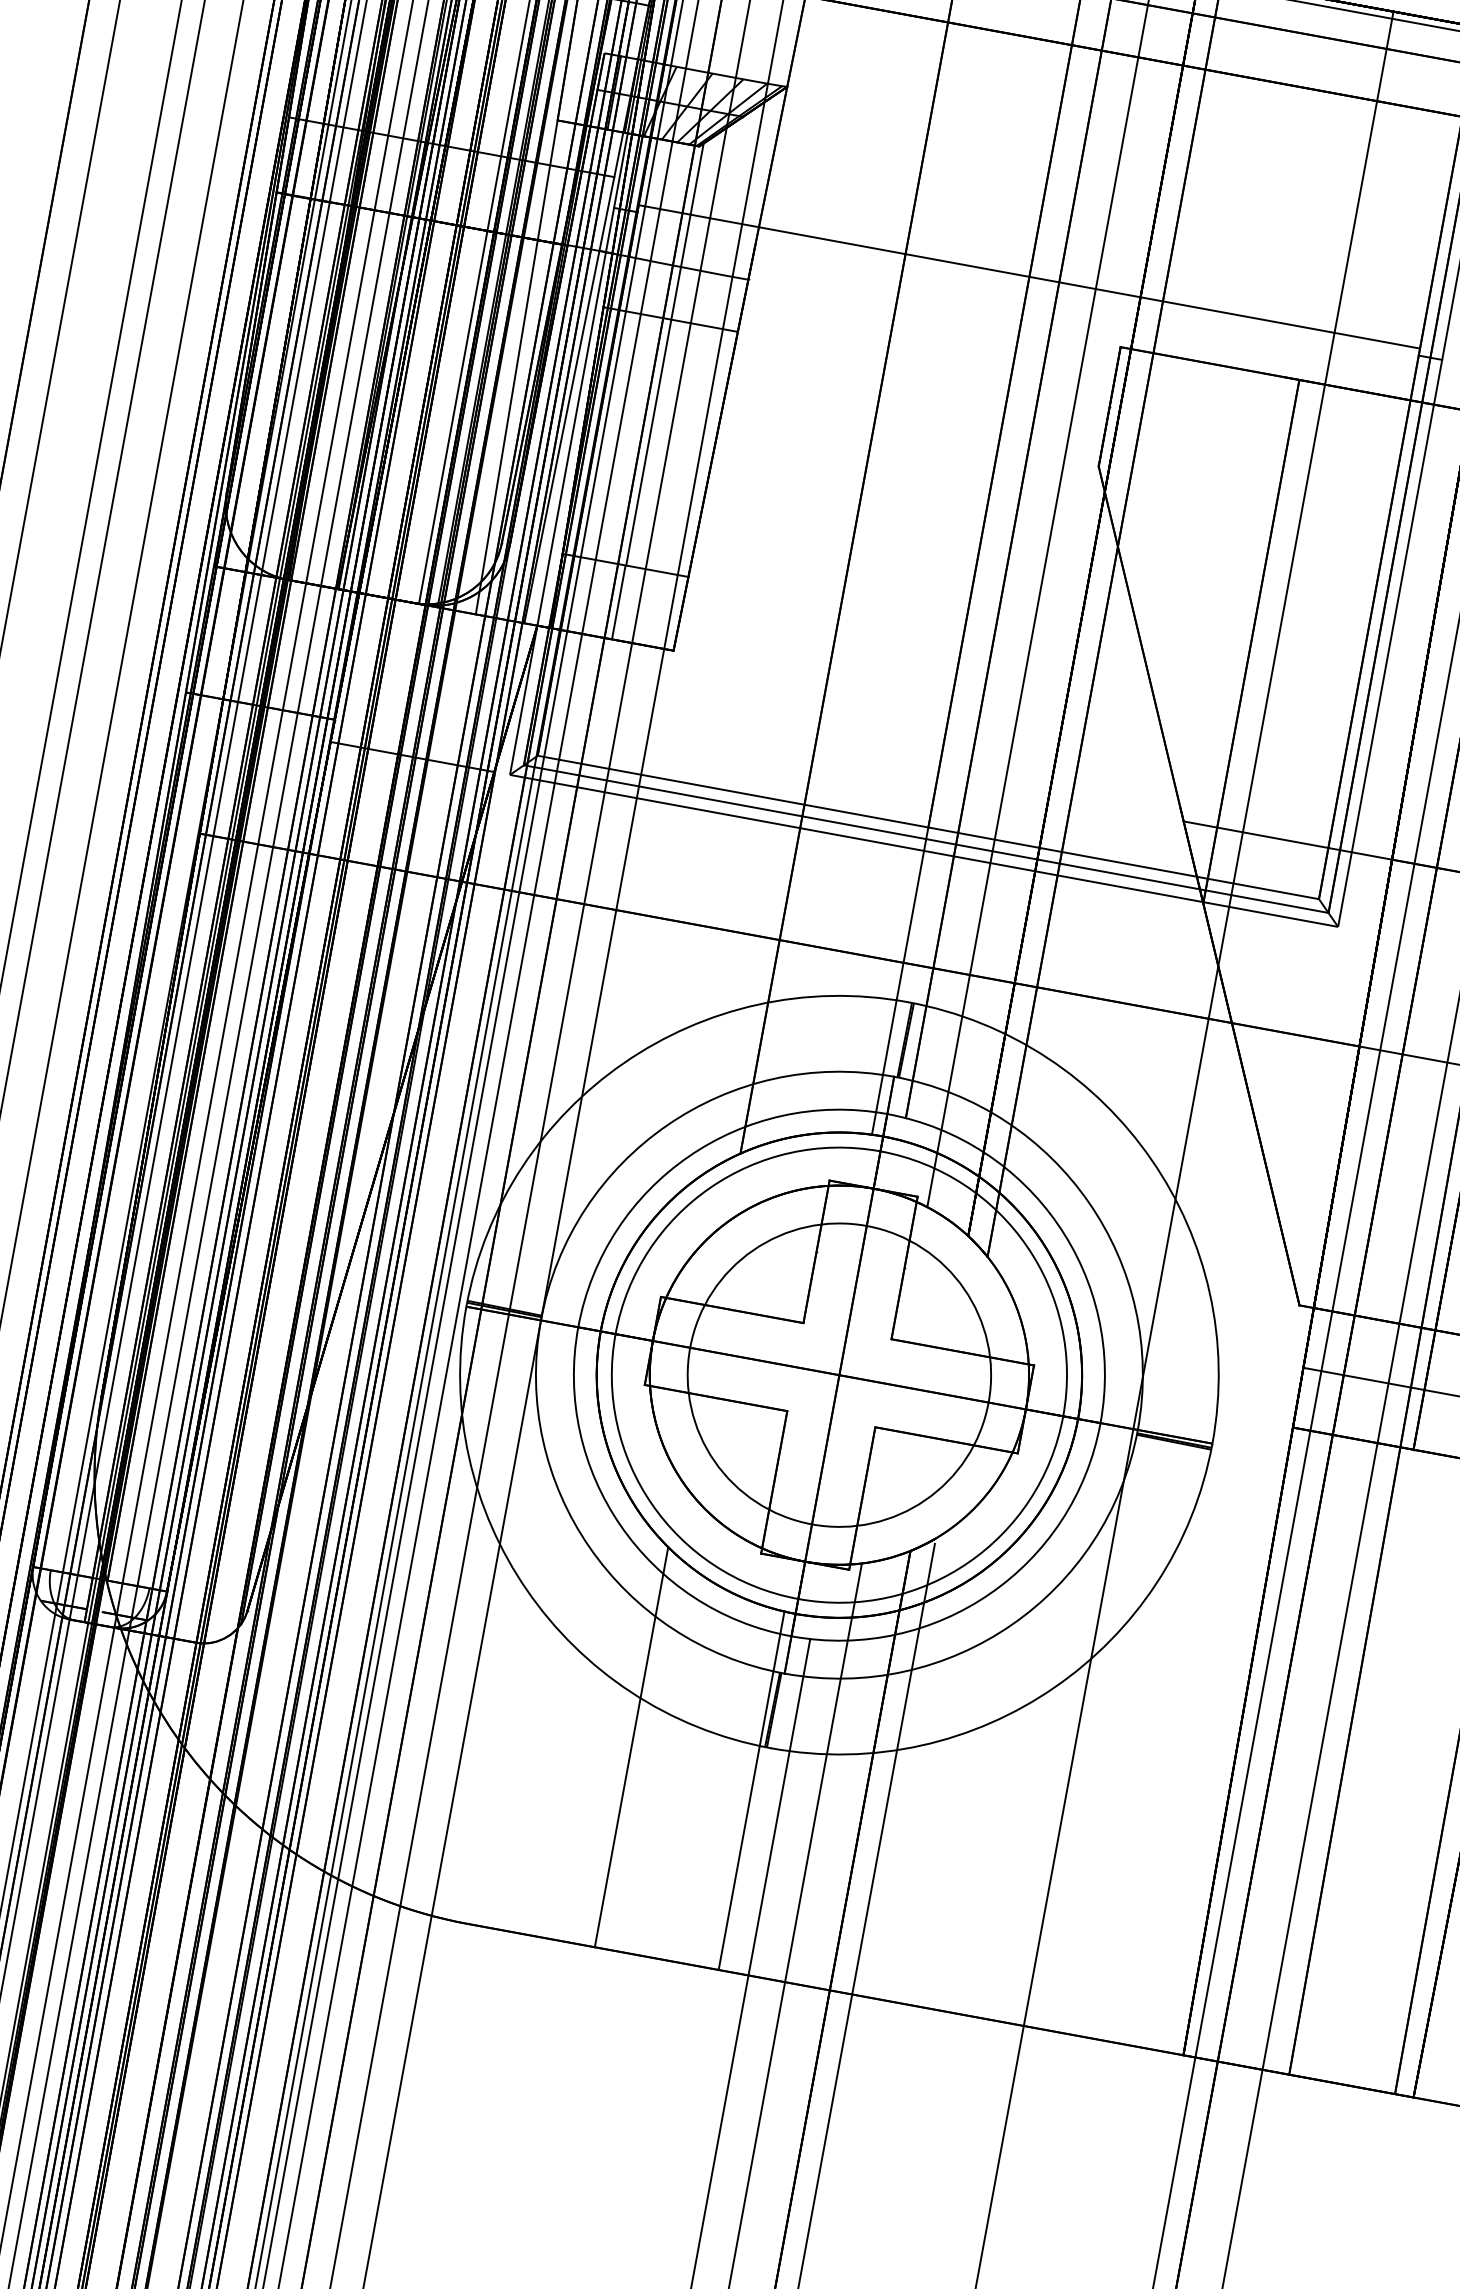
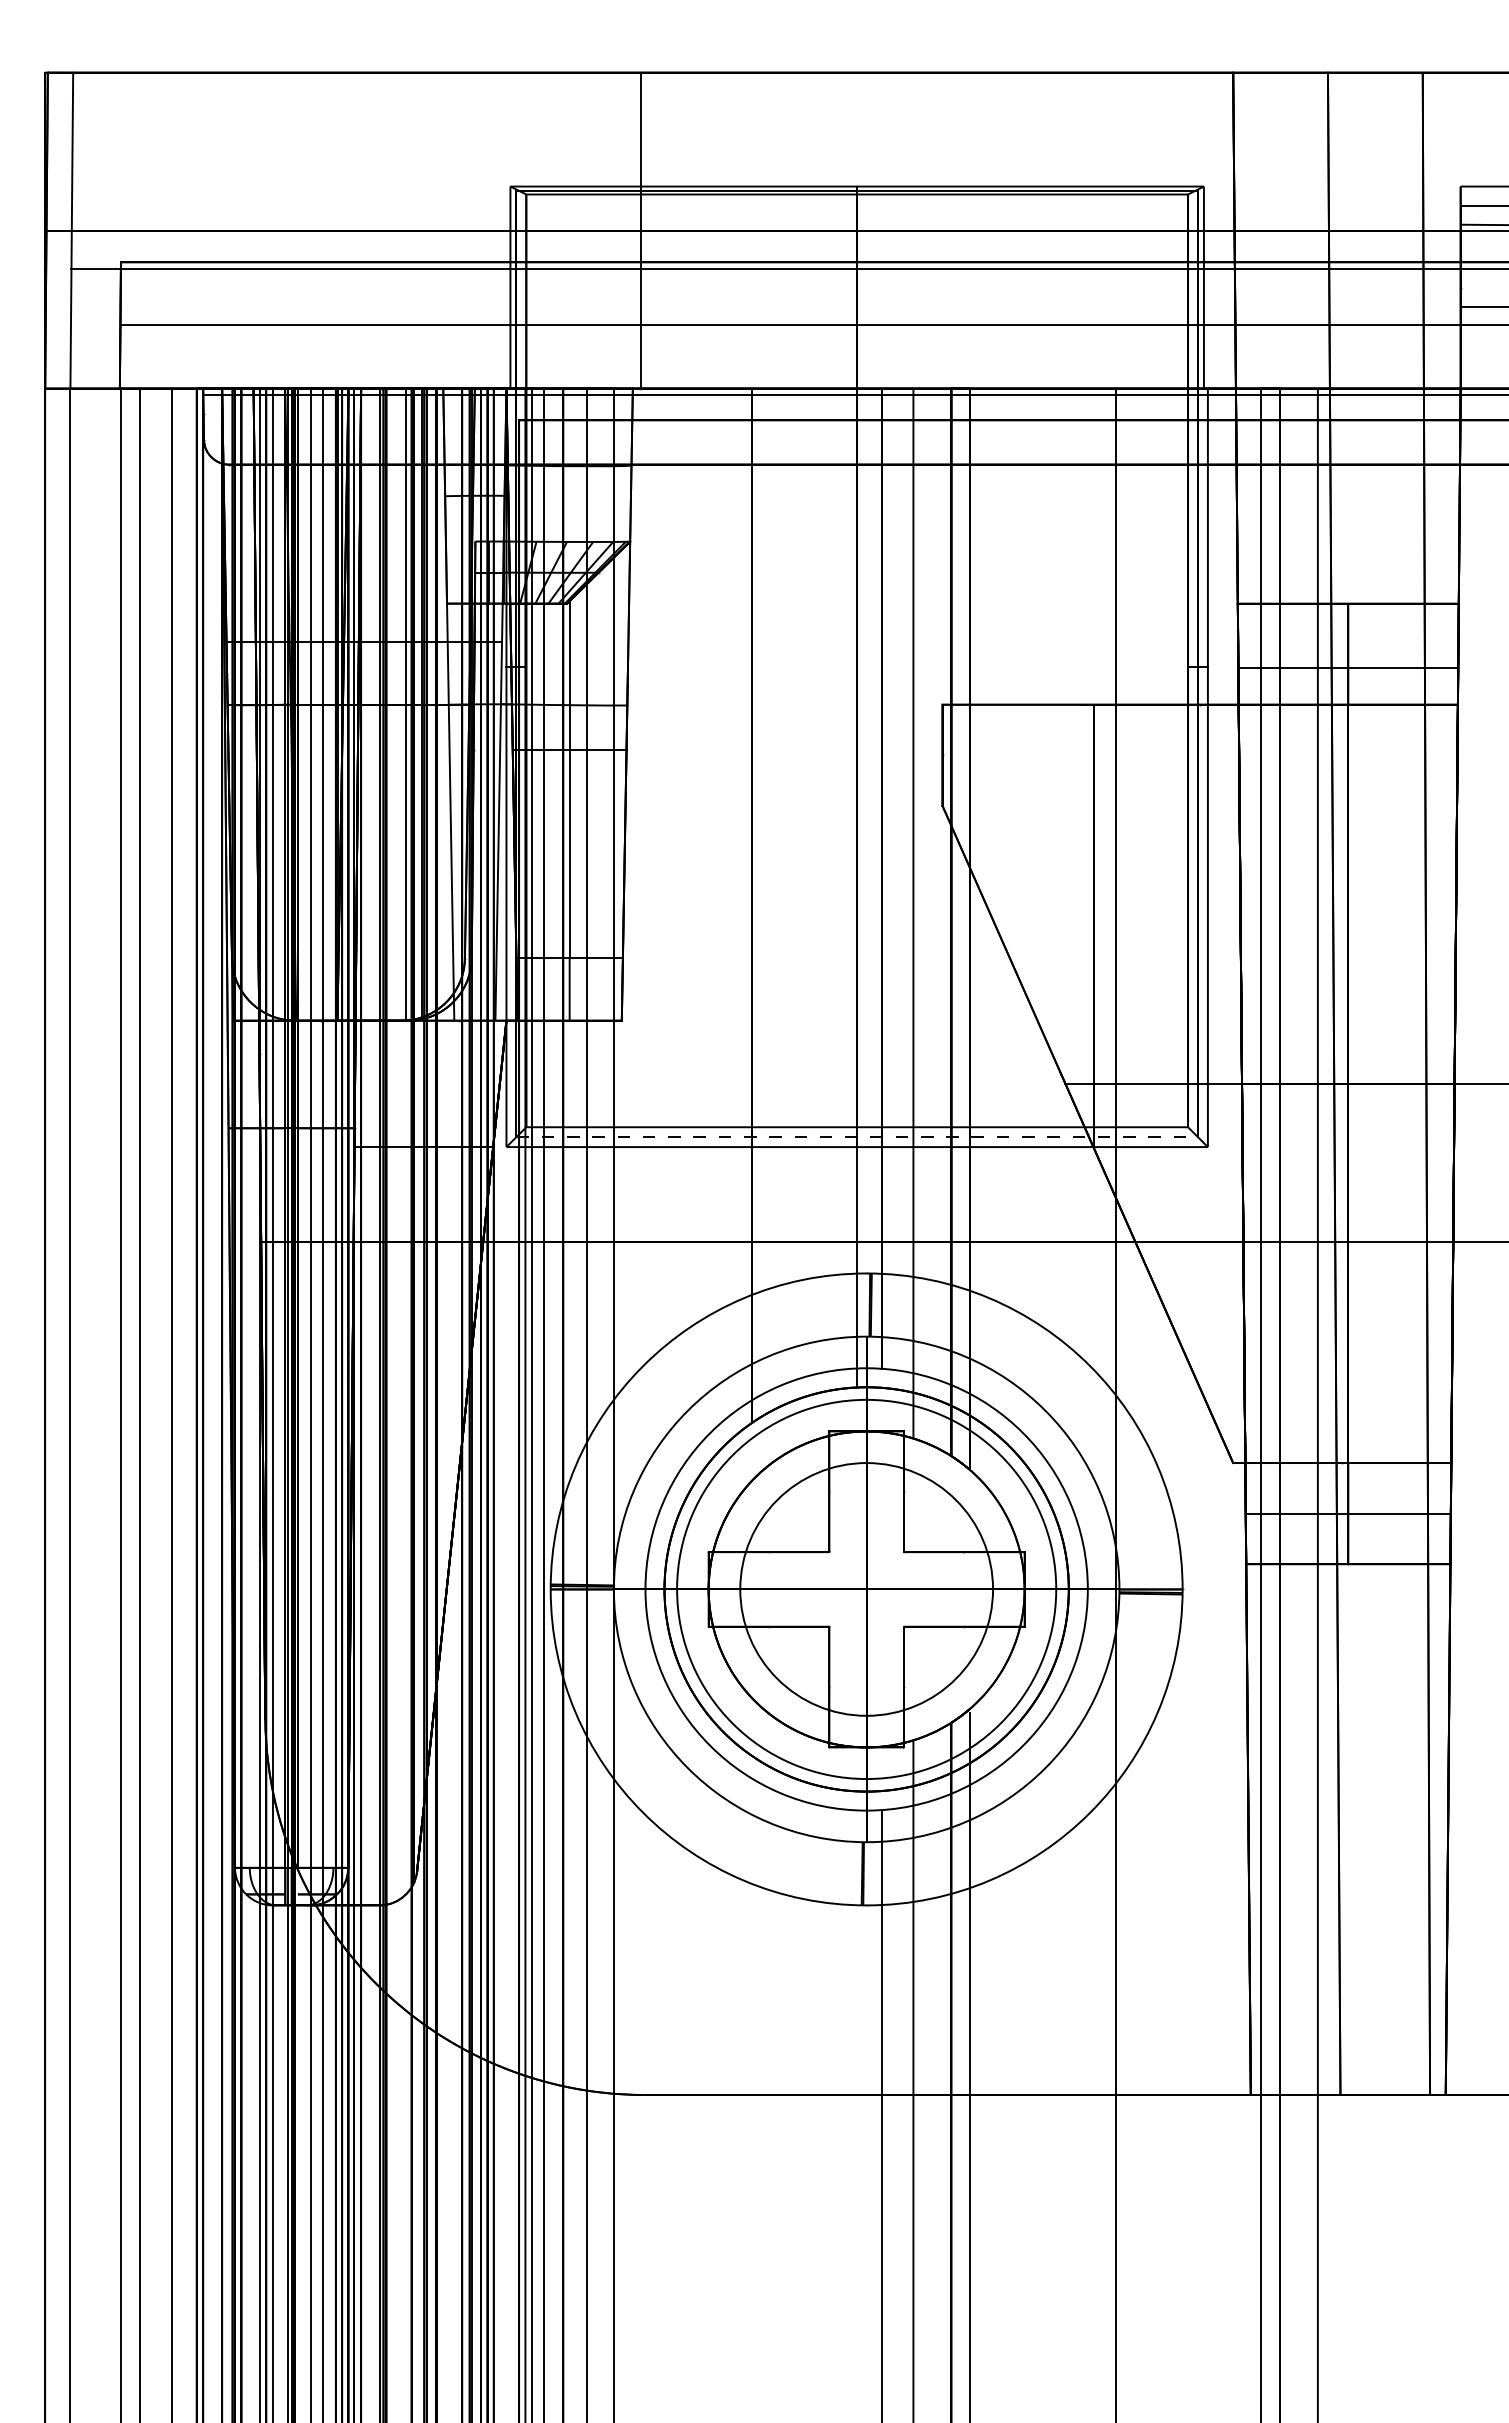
line: (1029, 276) -> (857, 660), removed
line: (926, 839) -> (857, 1137), solid -> dashed
line: (631, 1747) -> (752, 1925), removed
line: (752, 1790) -> (857, 1942), removed

